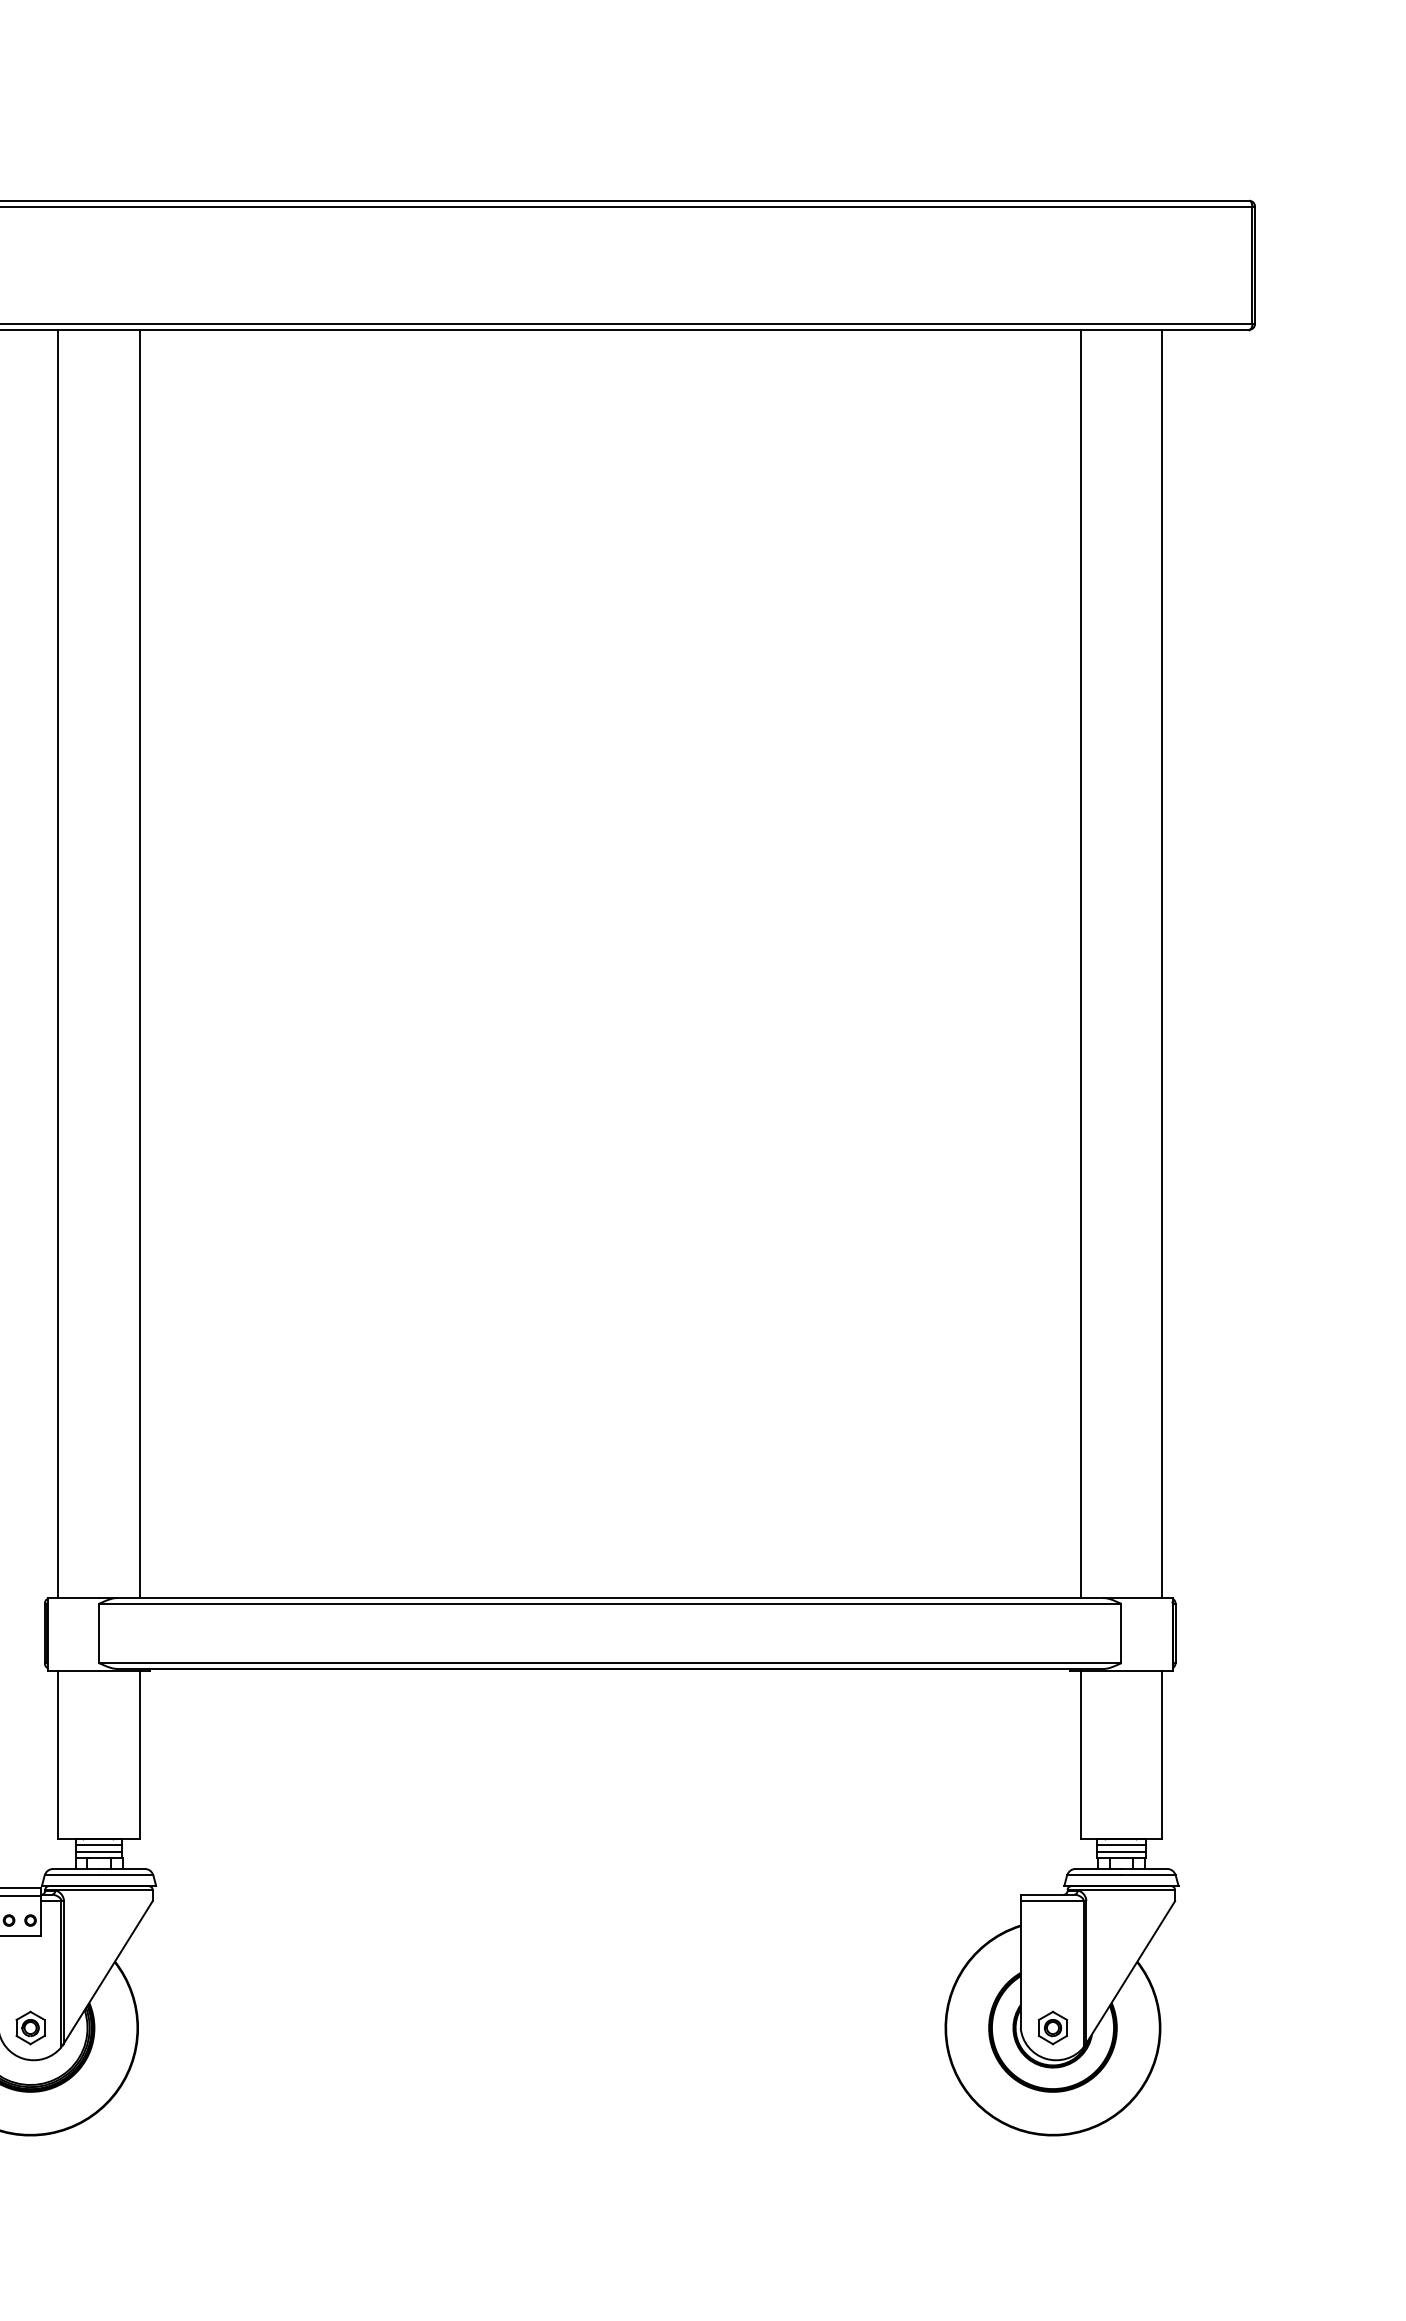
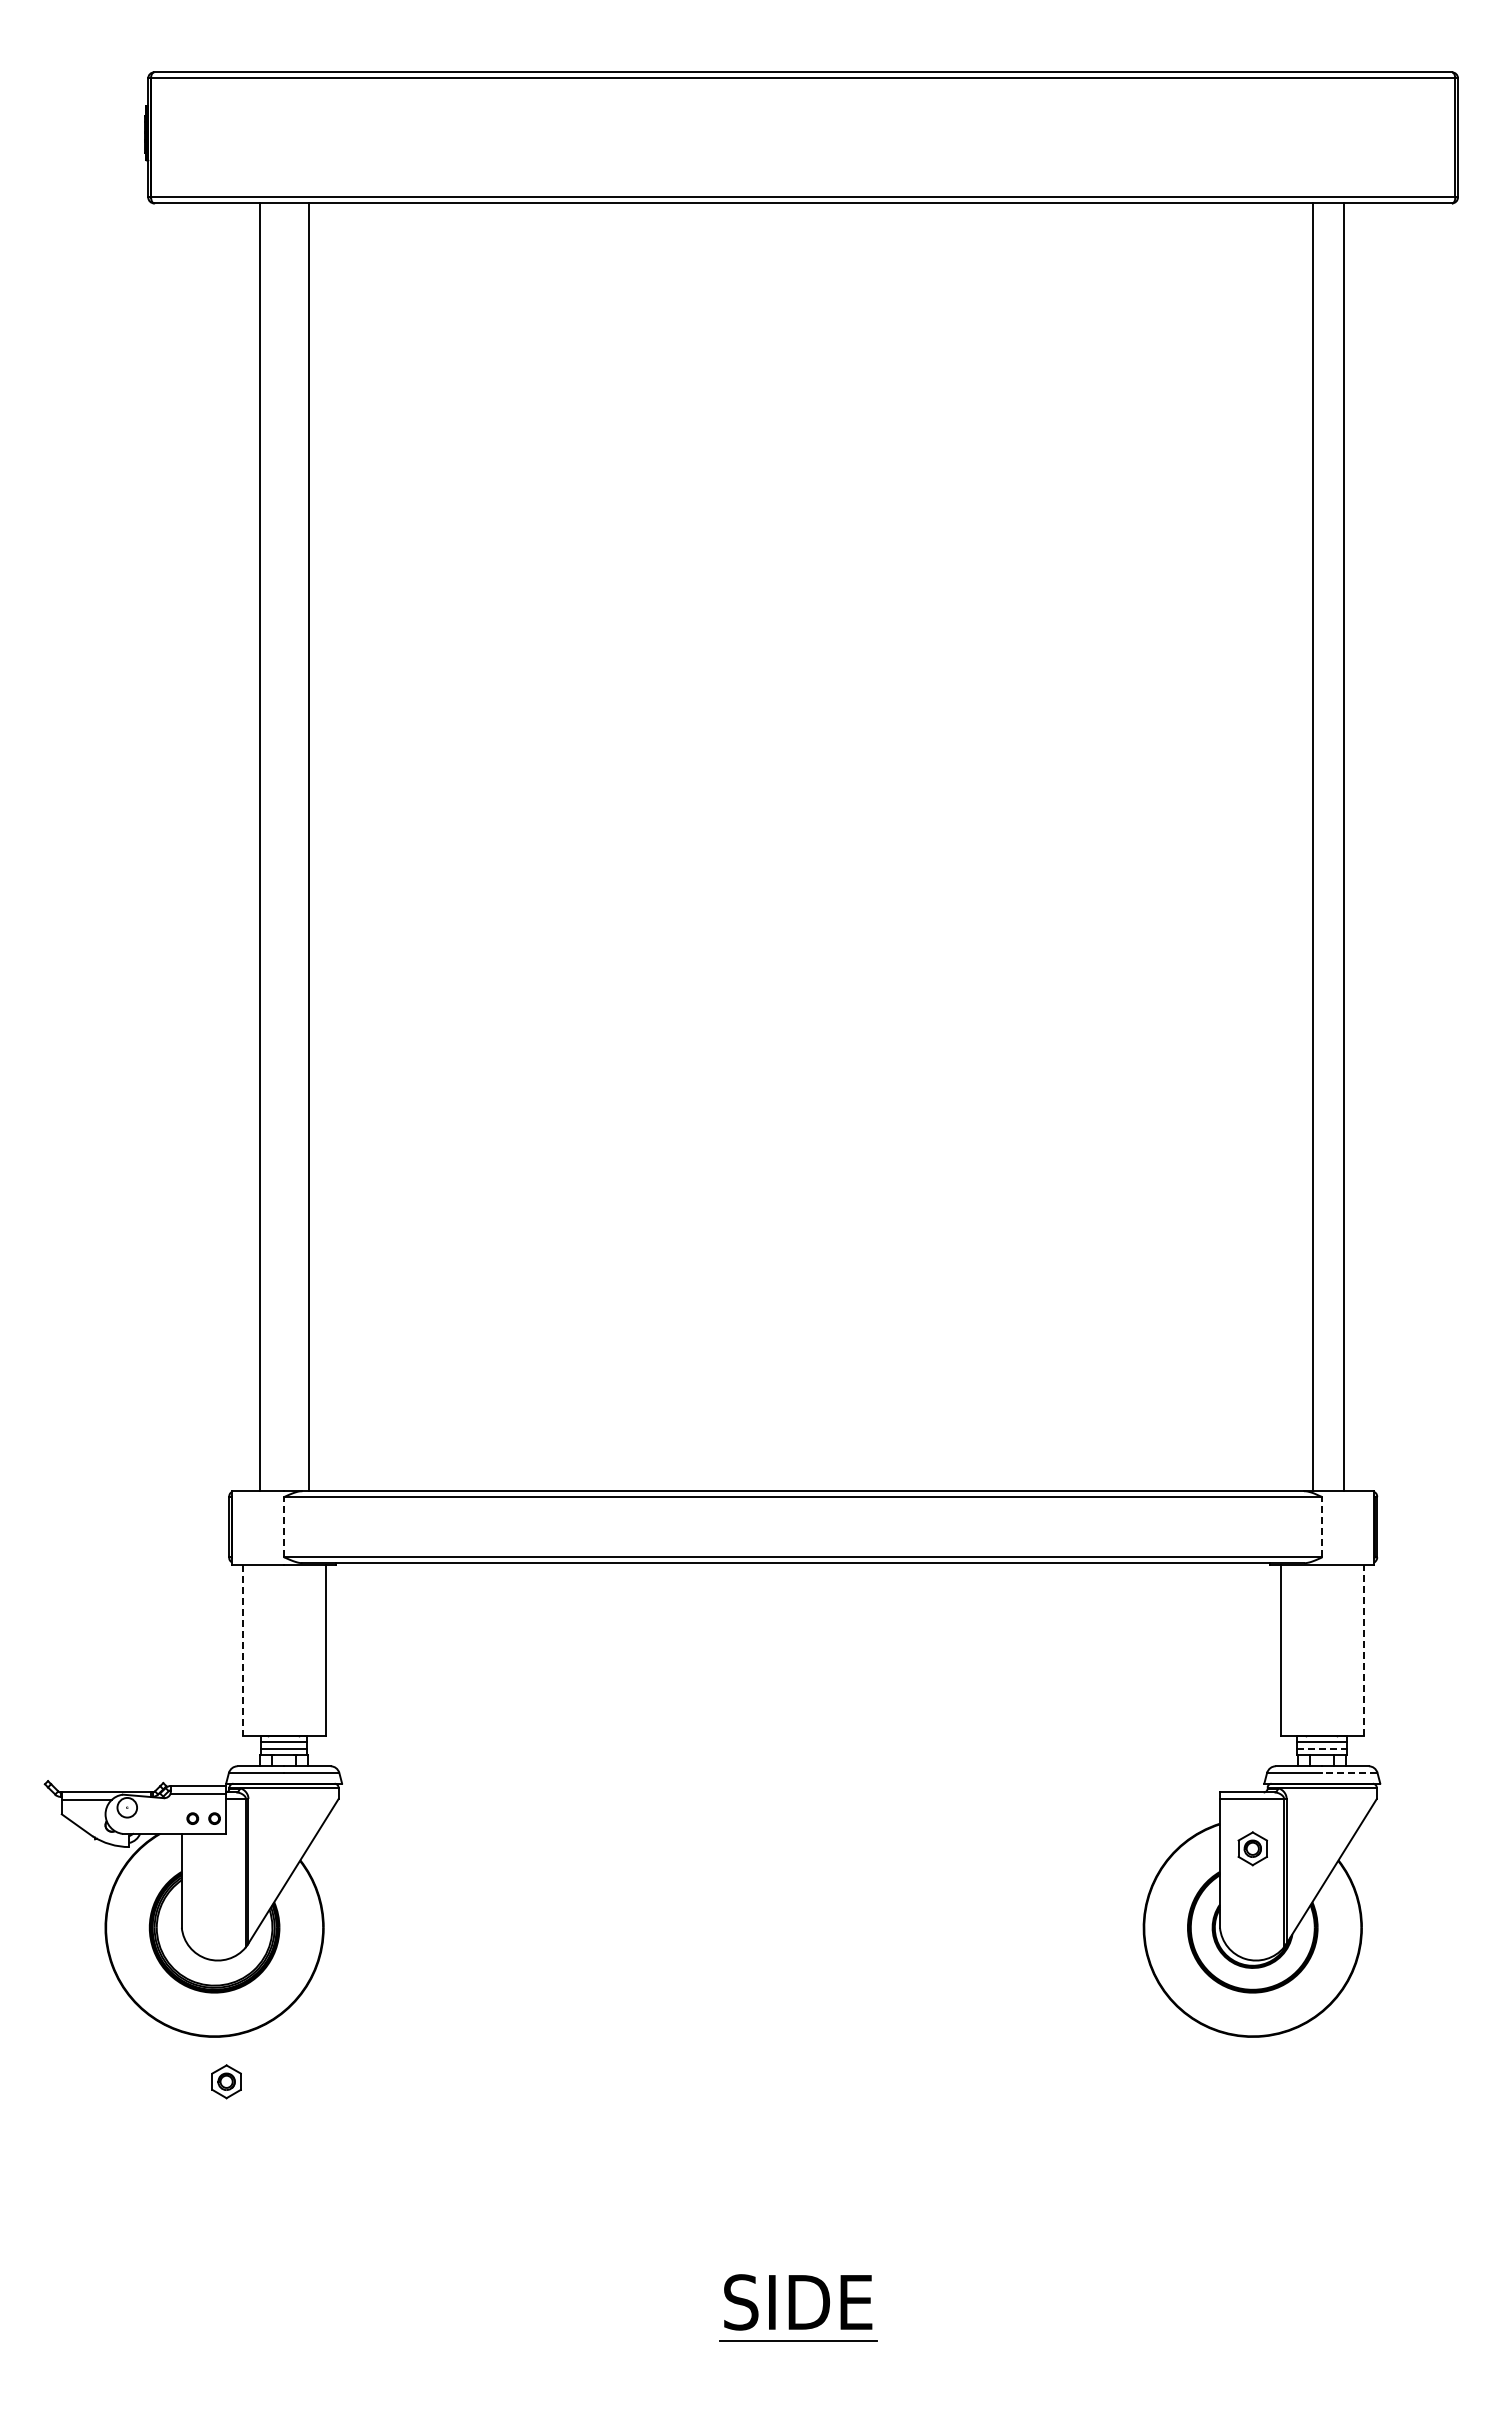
line: (58, 964) -> (308, 847), moved
line: (139, 964) -> (259, 847), moved
line: (1080, 964) -> (1343, 847), moved
line: (1162, 964) -> (1312, 847), moved
line: (99, 1632) -> (284, 1526), solid -> dashed
line: (1121, 1632) -> (1322, 1526), solid -> dashed
line: (1162, 1754) -> (1363, 1650), solid -> dashed
line: (58, 1755) -> (242, 1651), solid -> dashed
line: (1121, 1851) -> (1322, 1748), solid -> dashed
line: (1148, 1875) -> (1349, 1772), solid -> dashed
part: (30, 2027) -> (226, 2081), moved
part: (1052, 2027) -> (1252, 1848), moved

